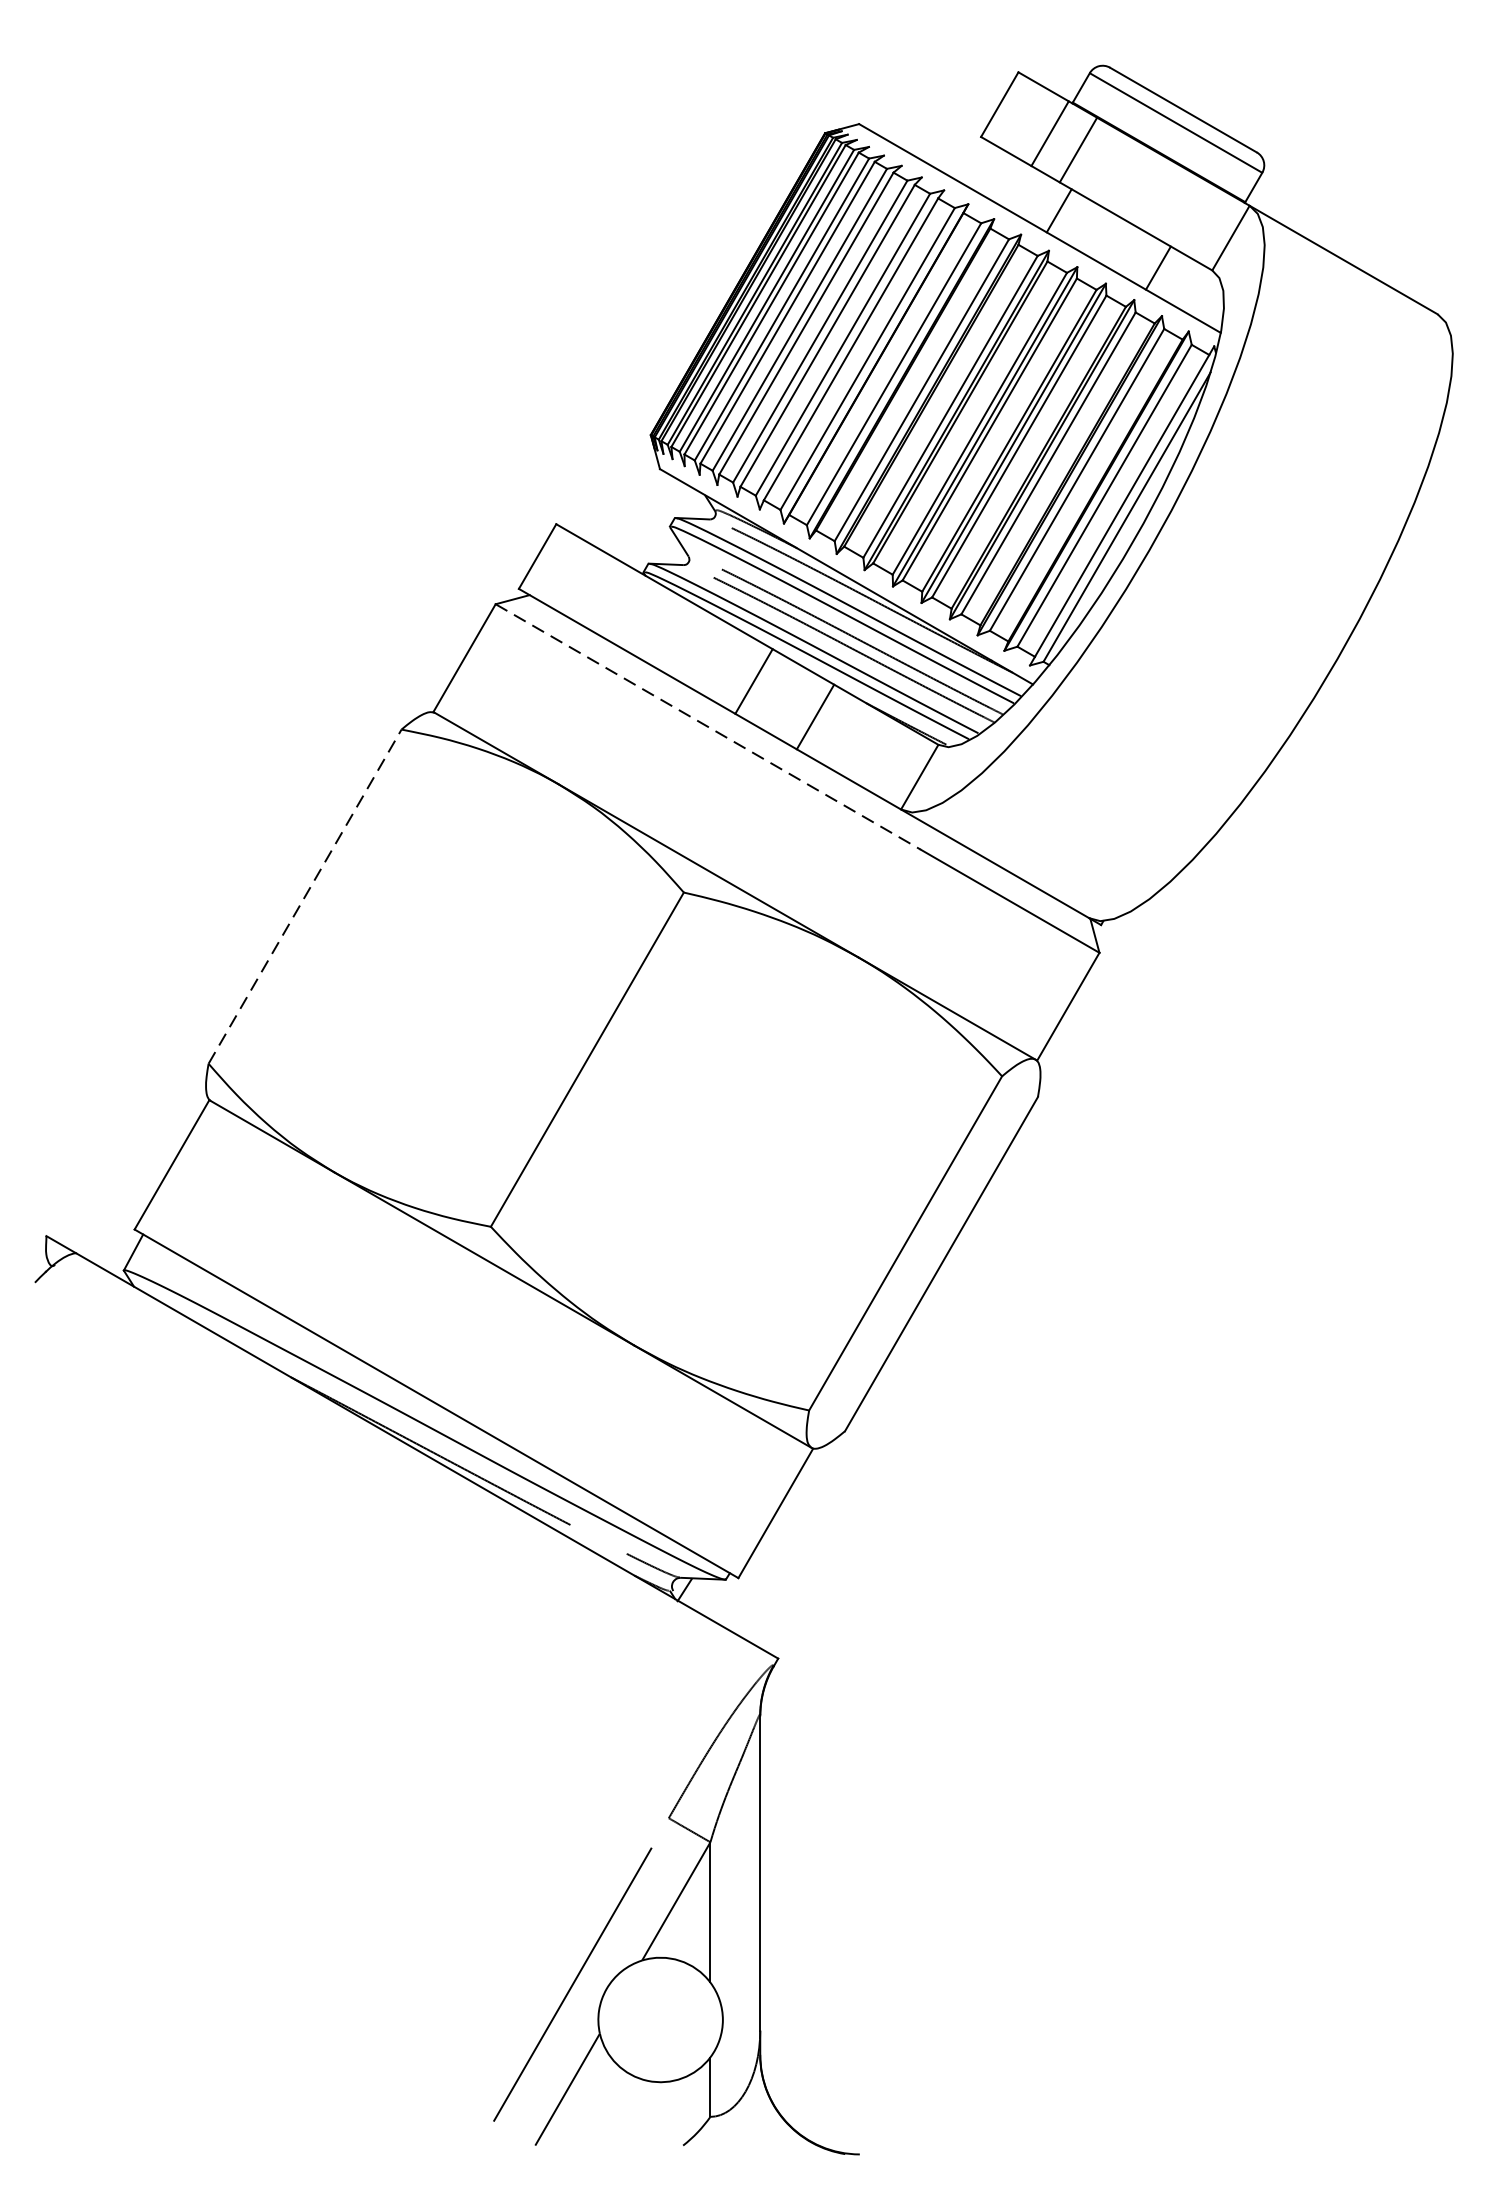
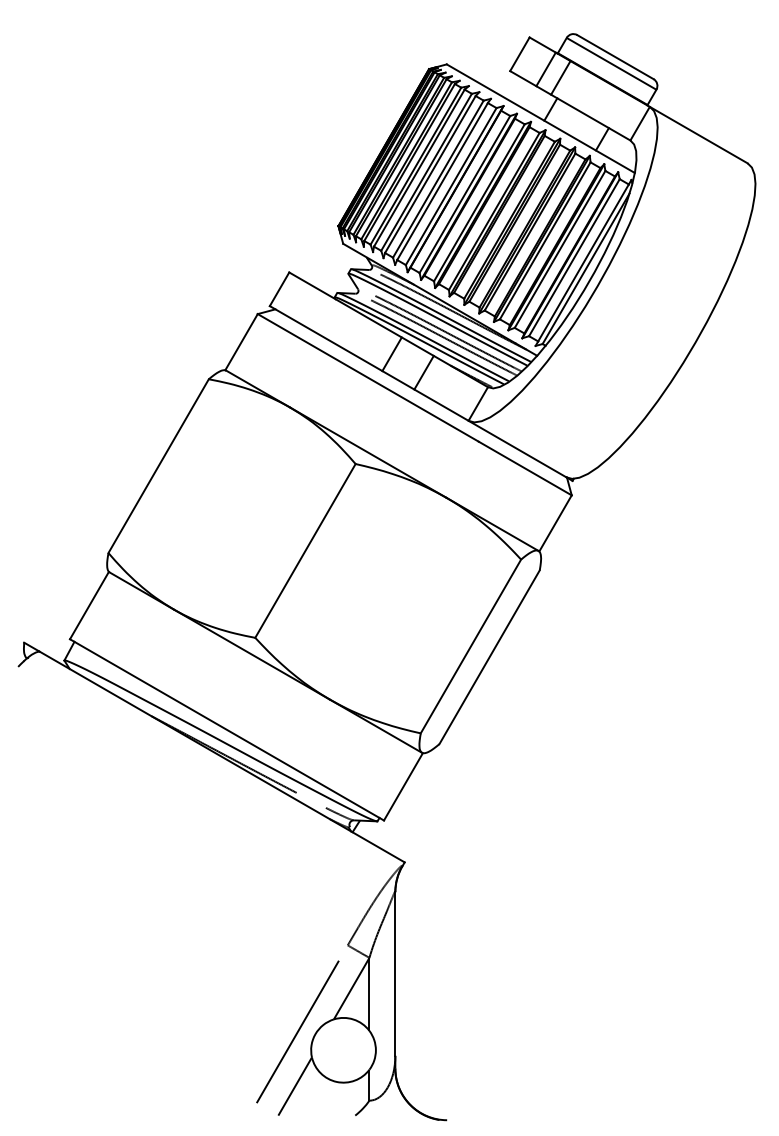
line: (708, 726) -> (368, 377), dashed -> solid
line: (304, 895) -> (158, 465), dashed -> solid

